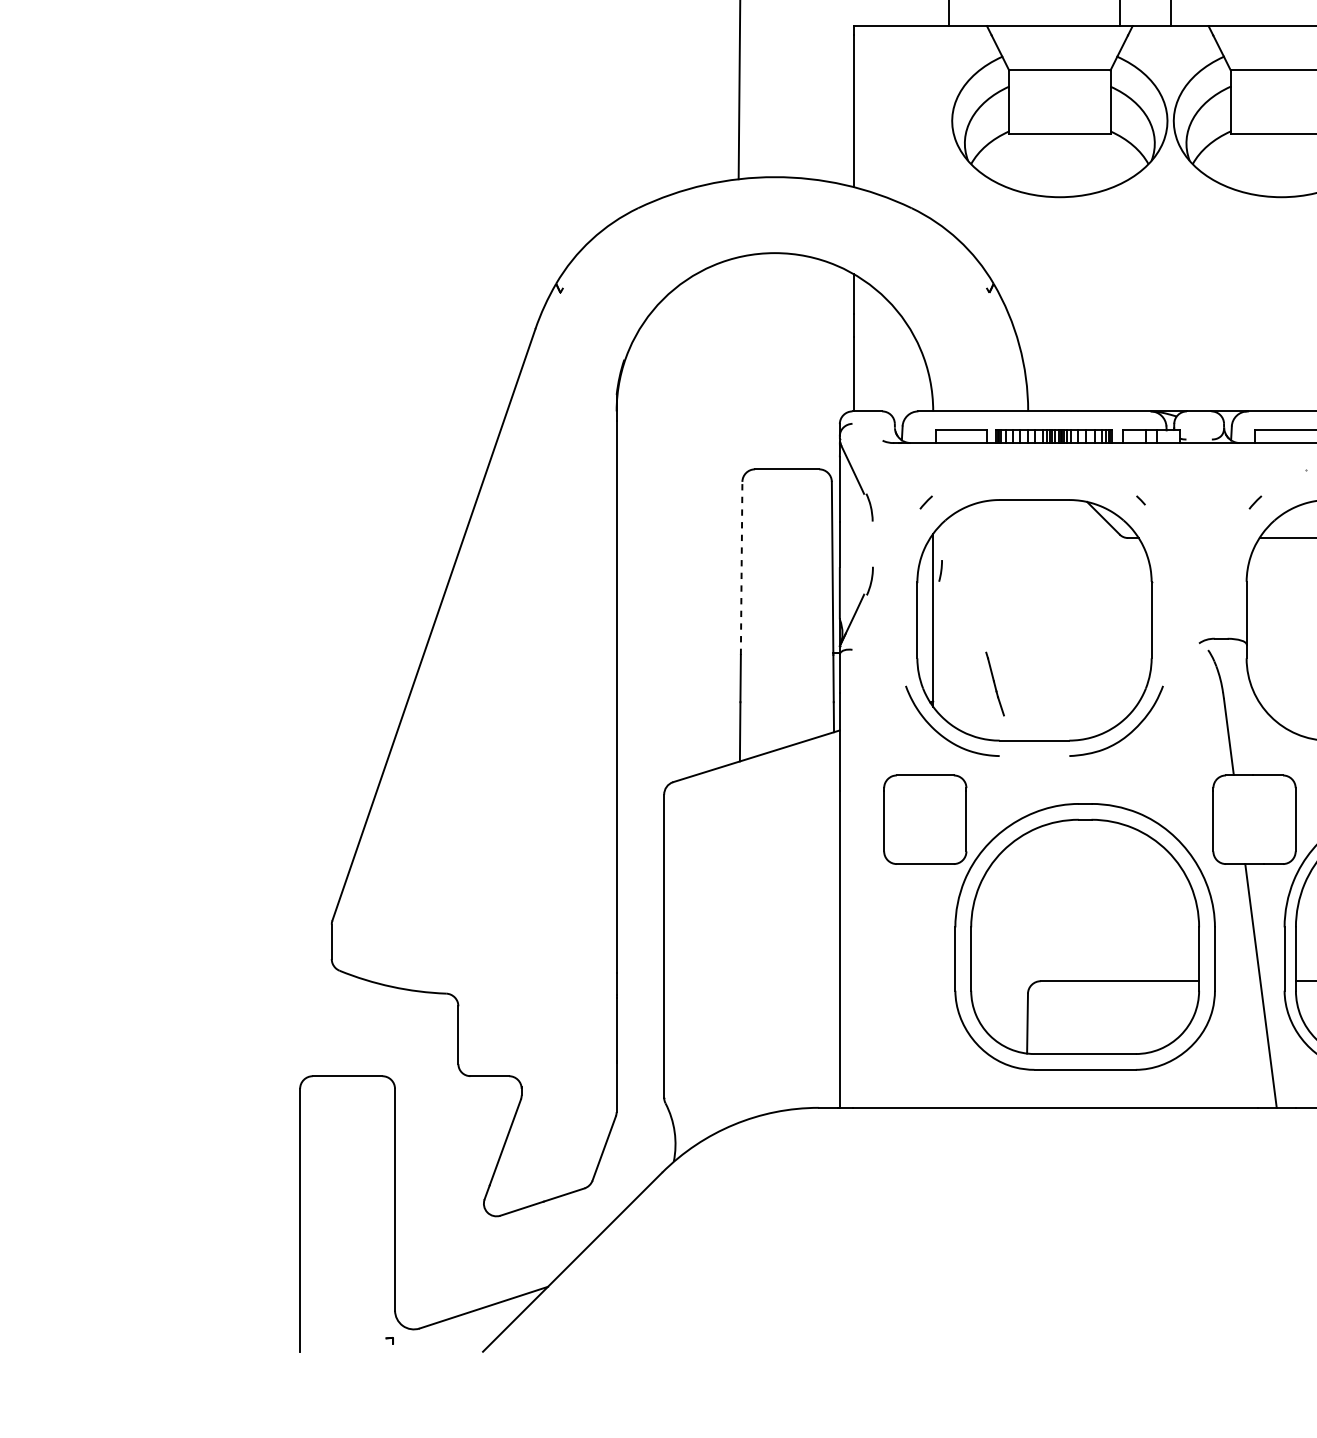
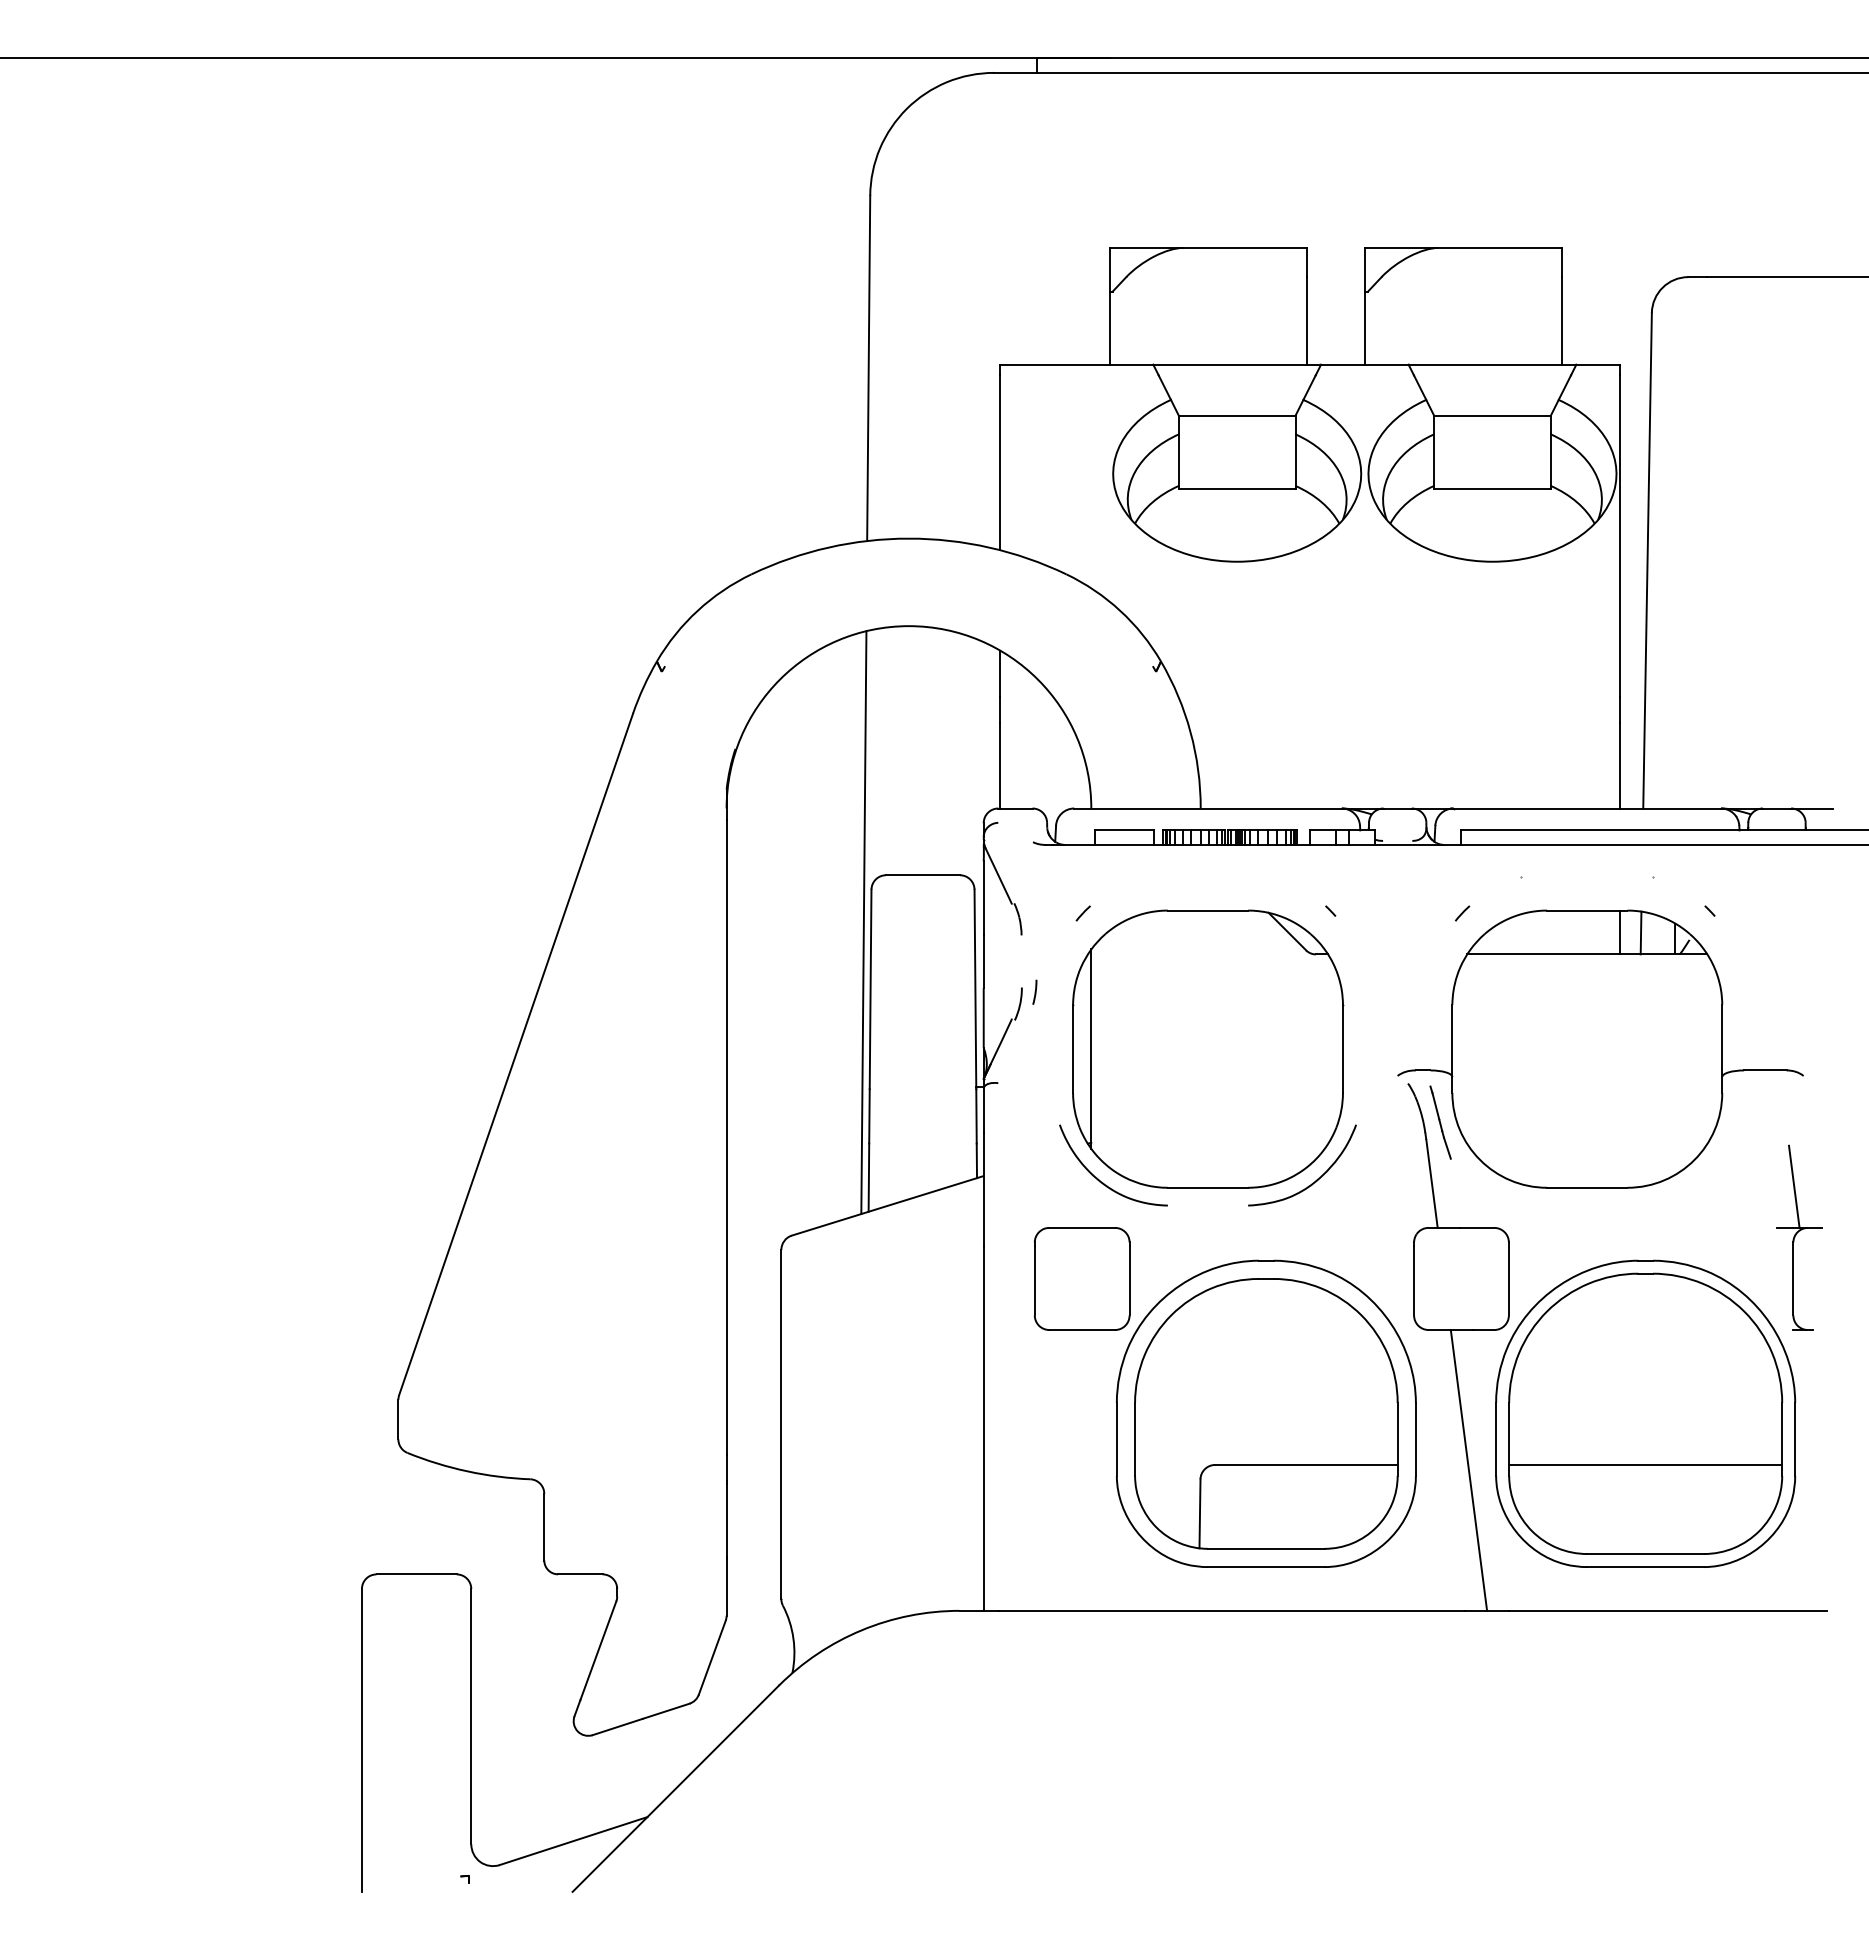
line: (735, 510) -> (863, 922), added
line: (741, 568) -> (870, 989), dashed -> solid
line: (940, 570) -> (1034, 991), moved
part: (995, 683) -> (1440, 1122), moved

